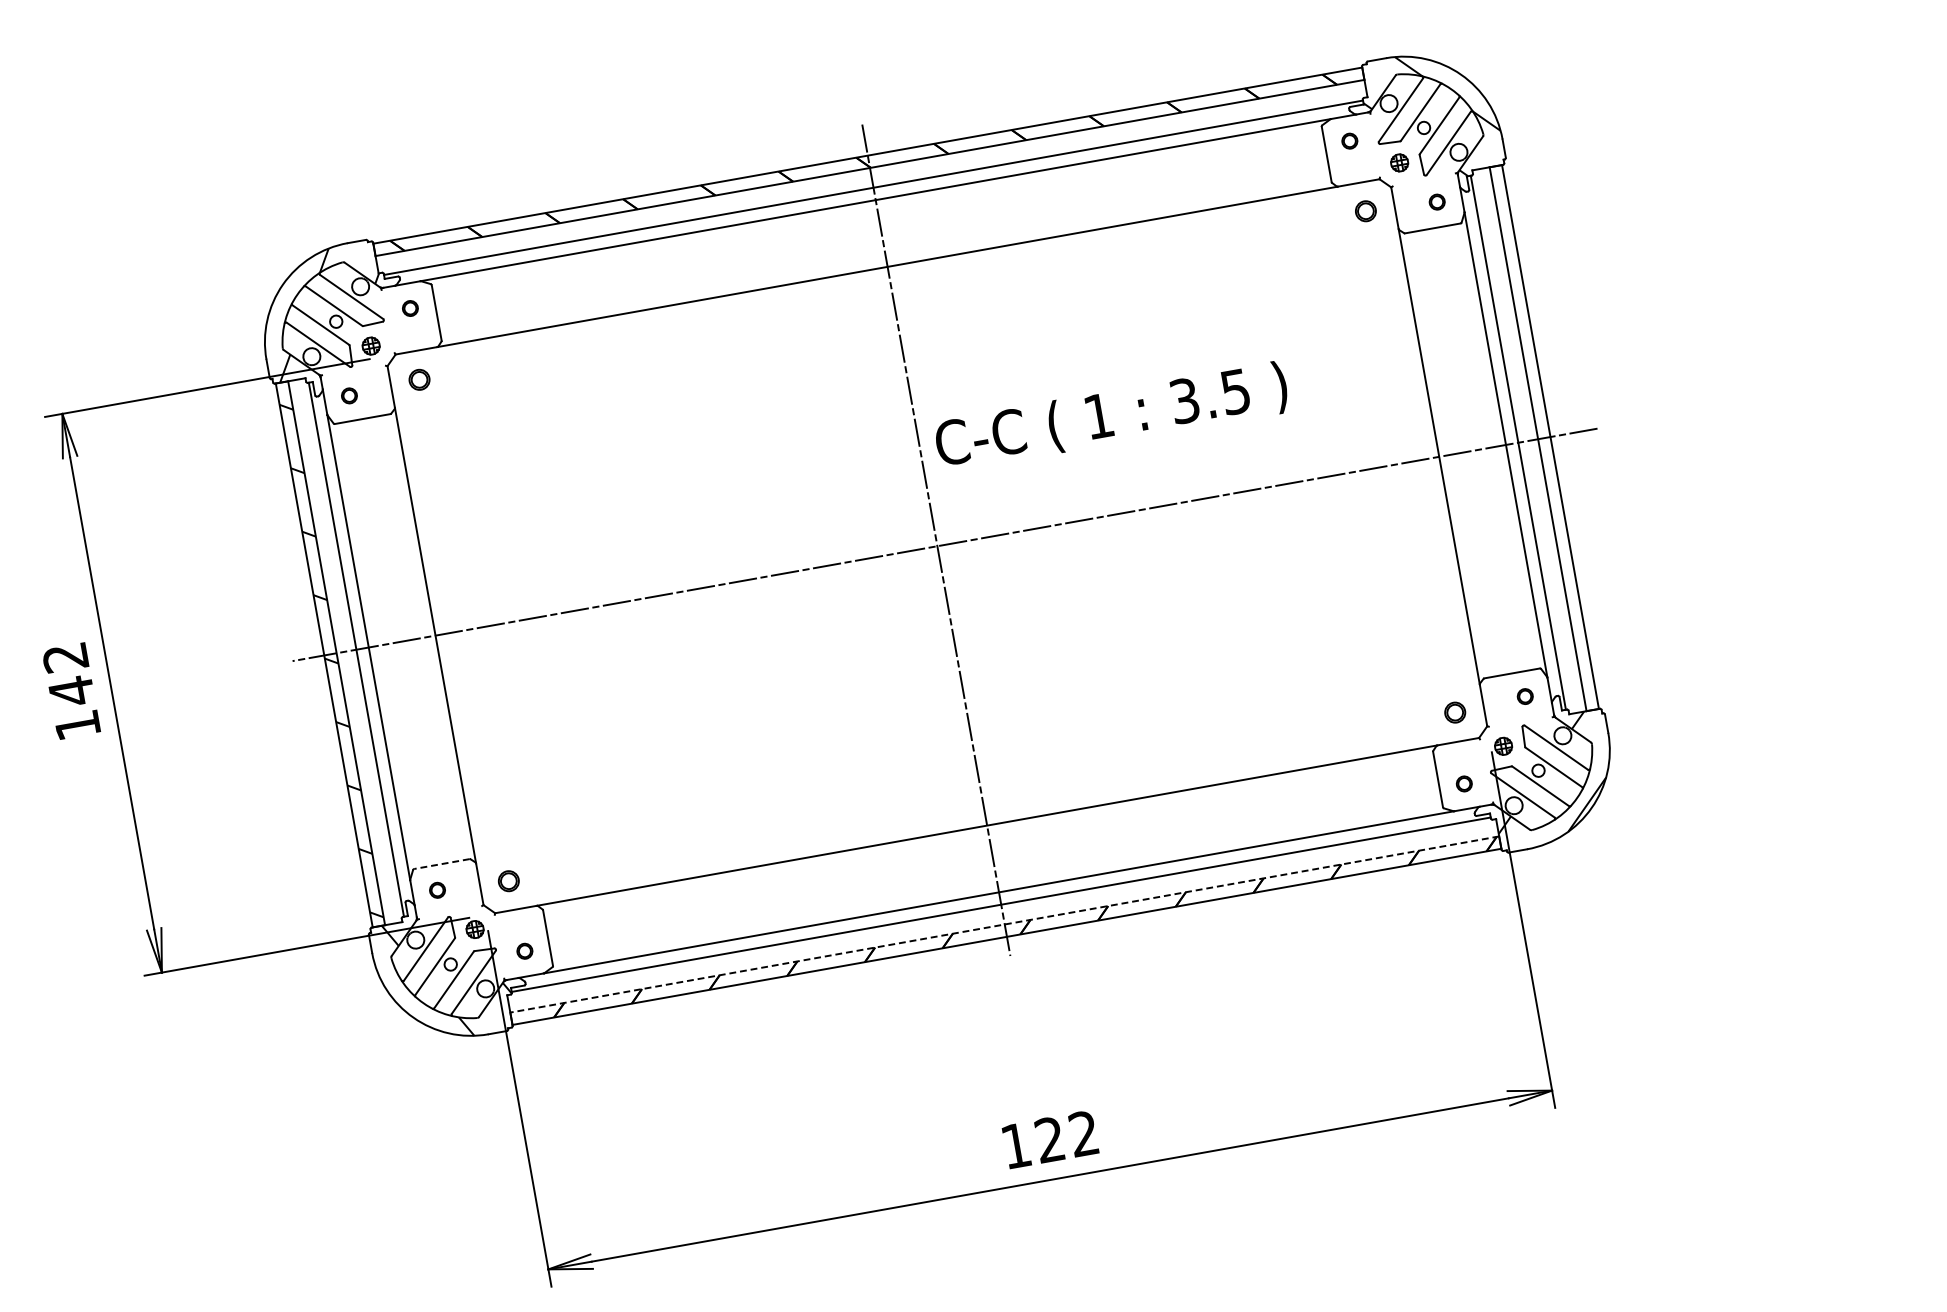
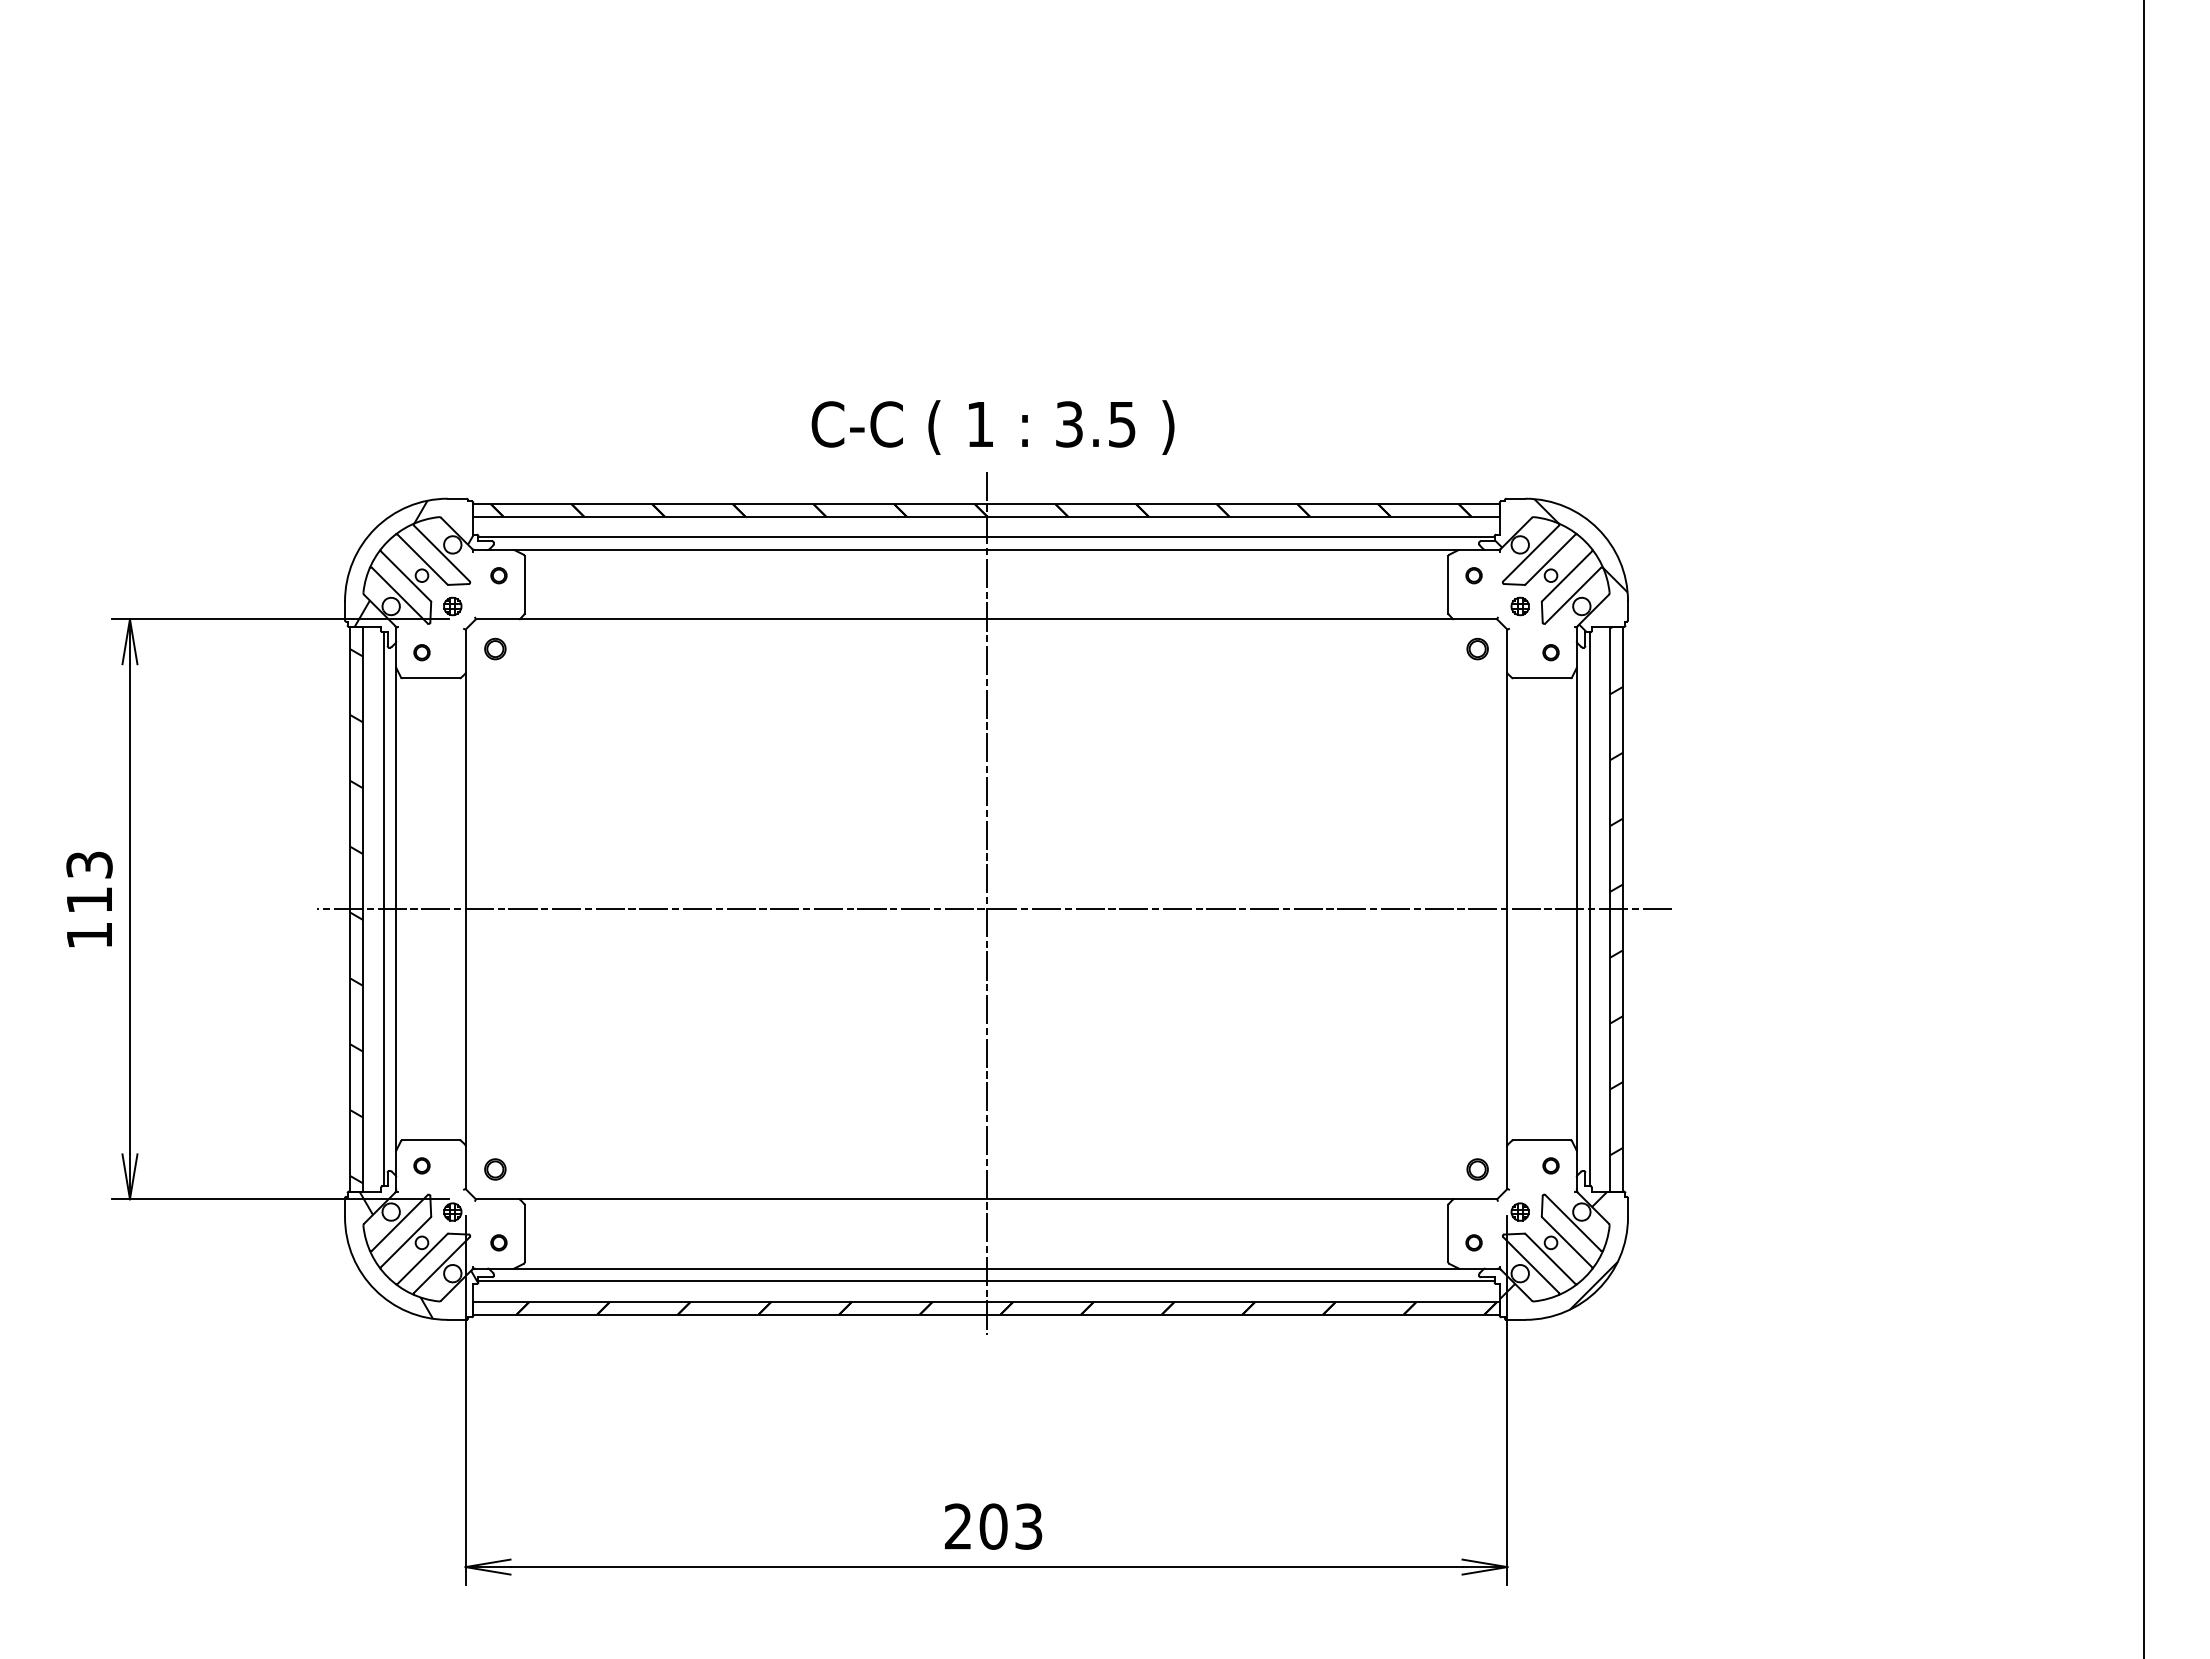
text: (1111, 417) -> (992, 427), moved
hatch: (1541, 420) -> (1616, 891), added
text: (68, 675) -> (89, 883), 142 -> 113
line: (442, 864) -> (431, 1140), dashed -> solid
line: (1004, 924) -> (986, 1301), dashed -> solid
text: (1050, 1139) -> (993, 1526), 122 -> 203

